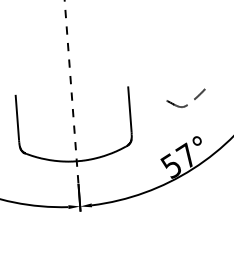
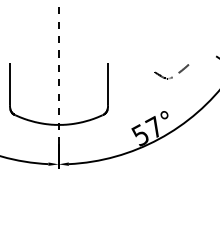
part: (185, 98) -> (171, 71), moved

